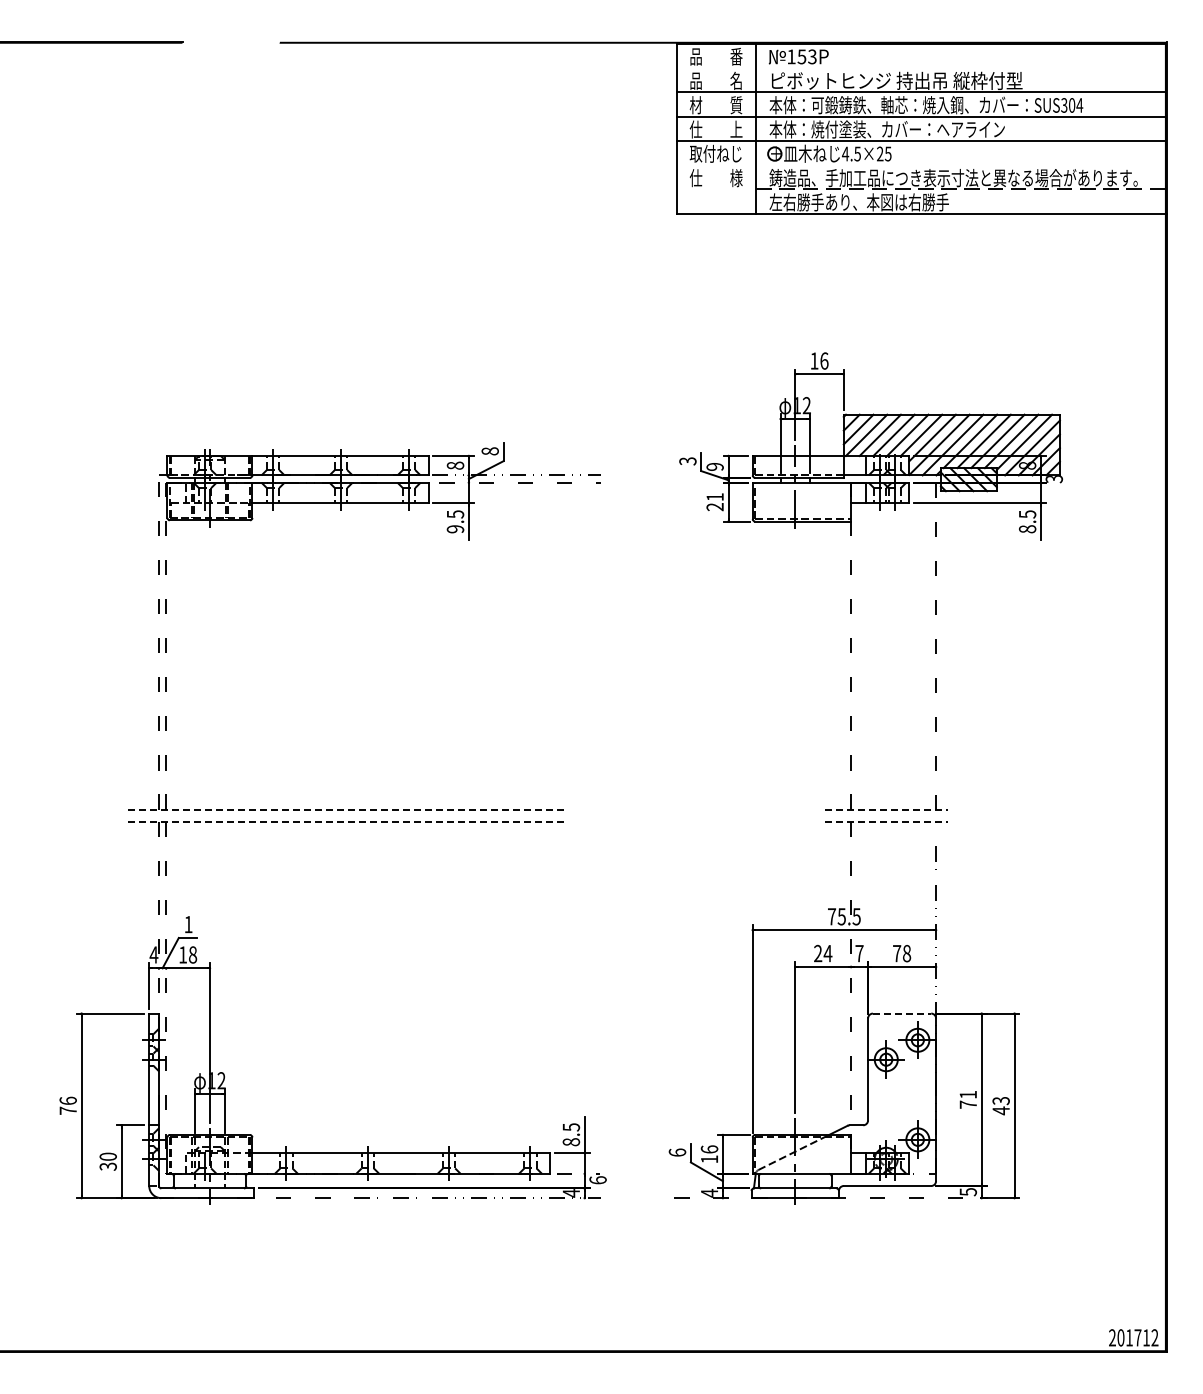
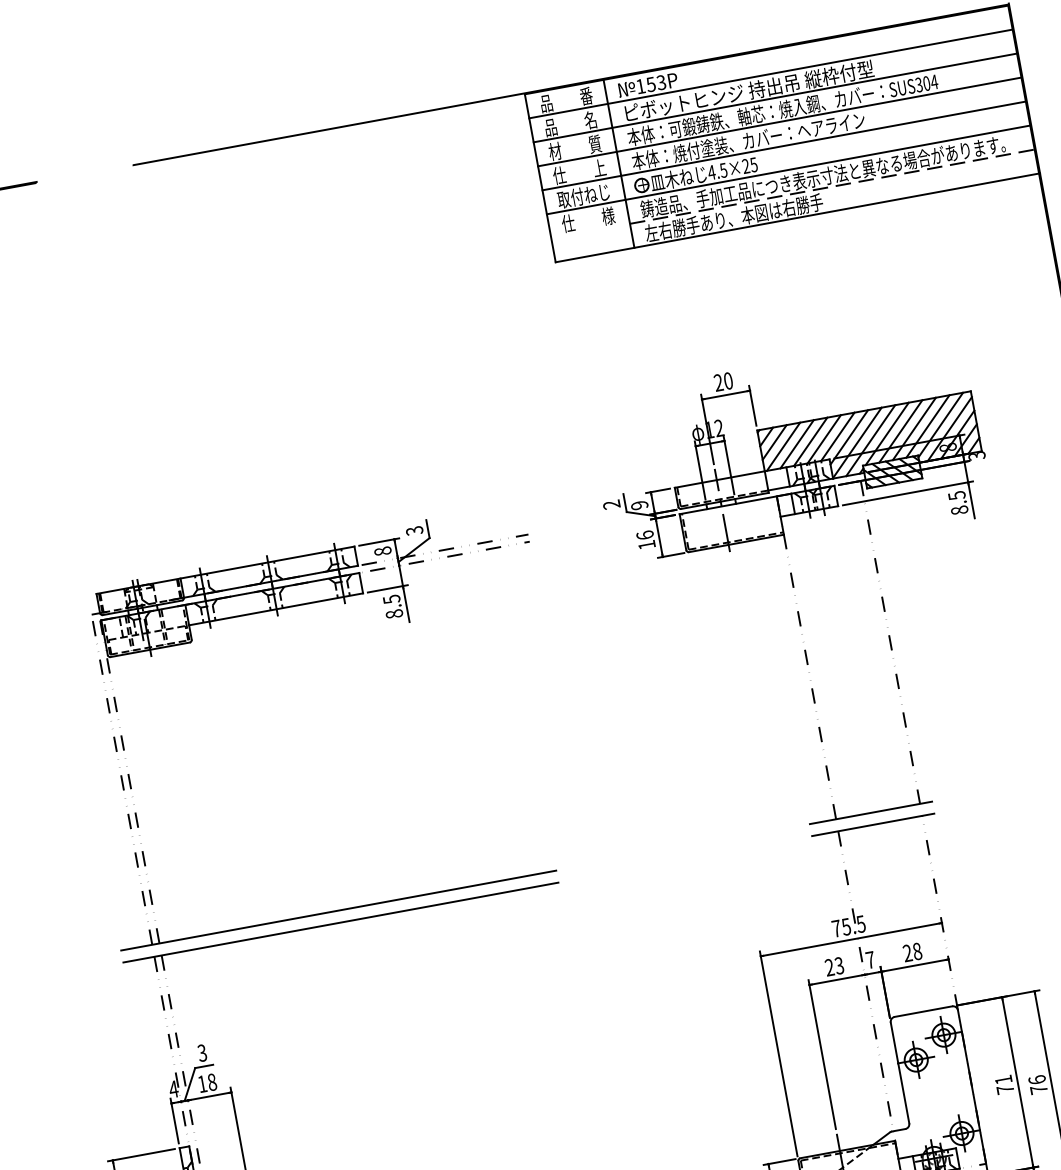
line: (920, 68) -> (770, 74), added
line: (920, 165) -> (787, 170), added
text: (819, 360) -> (723, 381), 16 -> 20
text: (489, 451) -> (413, 531), 8 -> 3
text: (687, 461) -> (611, 505), 3 -> 2
text: (714, 502) -> (645, 540), 21 -> 16
text: (455, 529) -> (394, 614), 9.5 -> 8.5
line: (348, 809) -> (339, 910), dashed -> solid
line: (886, 809) -> (871, 812), dashed -> solid
line: (348, 821) -> (341, 922), dashed -> solid
line: (886, 821) -> (873, 824), dashed -> solid
text: (188, 924) -> (202, 1053), 1 -> 3
text: (827, 953) -> (838, 965), 24 -> 23
text: (897, 953) -> (908, 953), 78 -> 28
line: (902, 1013) -> (923, 1011), dashed -> solid
text: (1000, 1105) -> (1037, 1084), 43 -> 76

